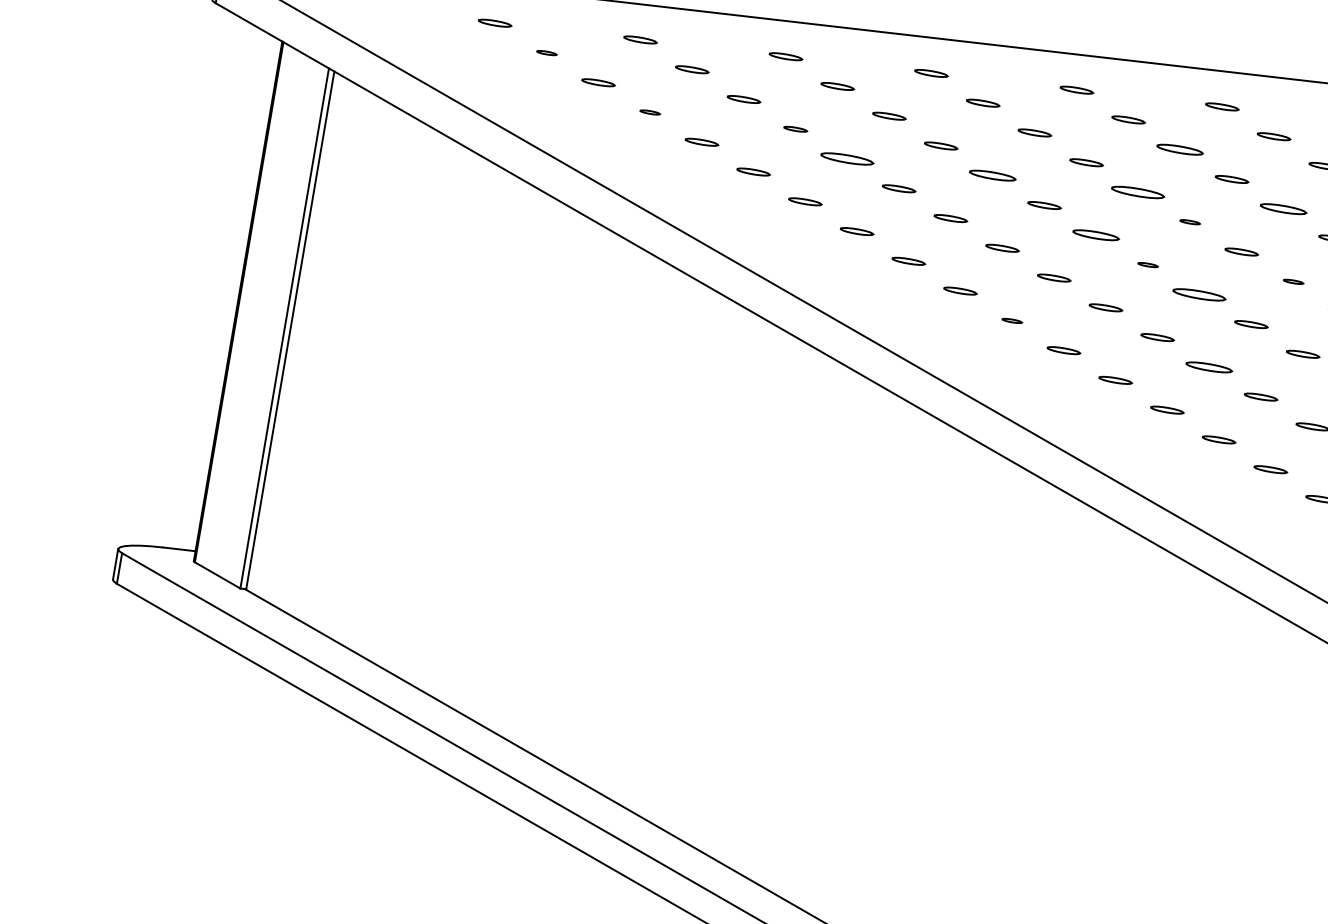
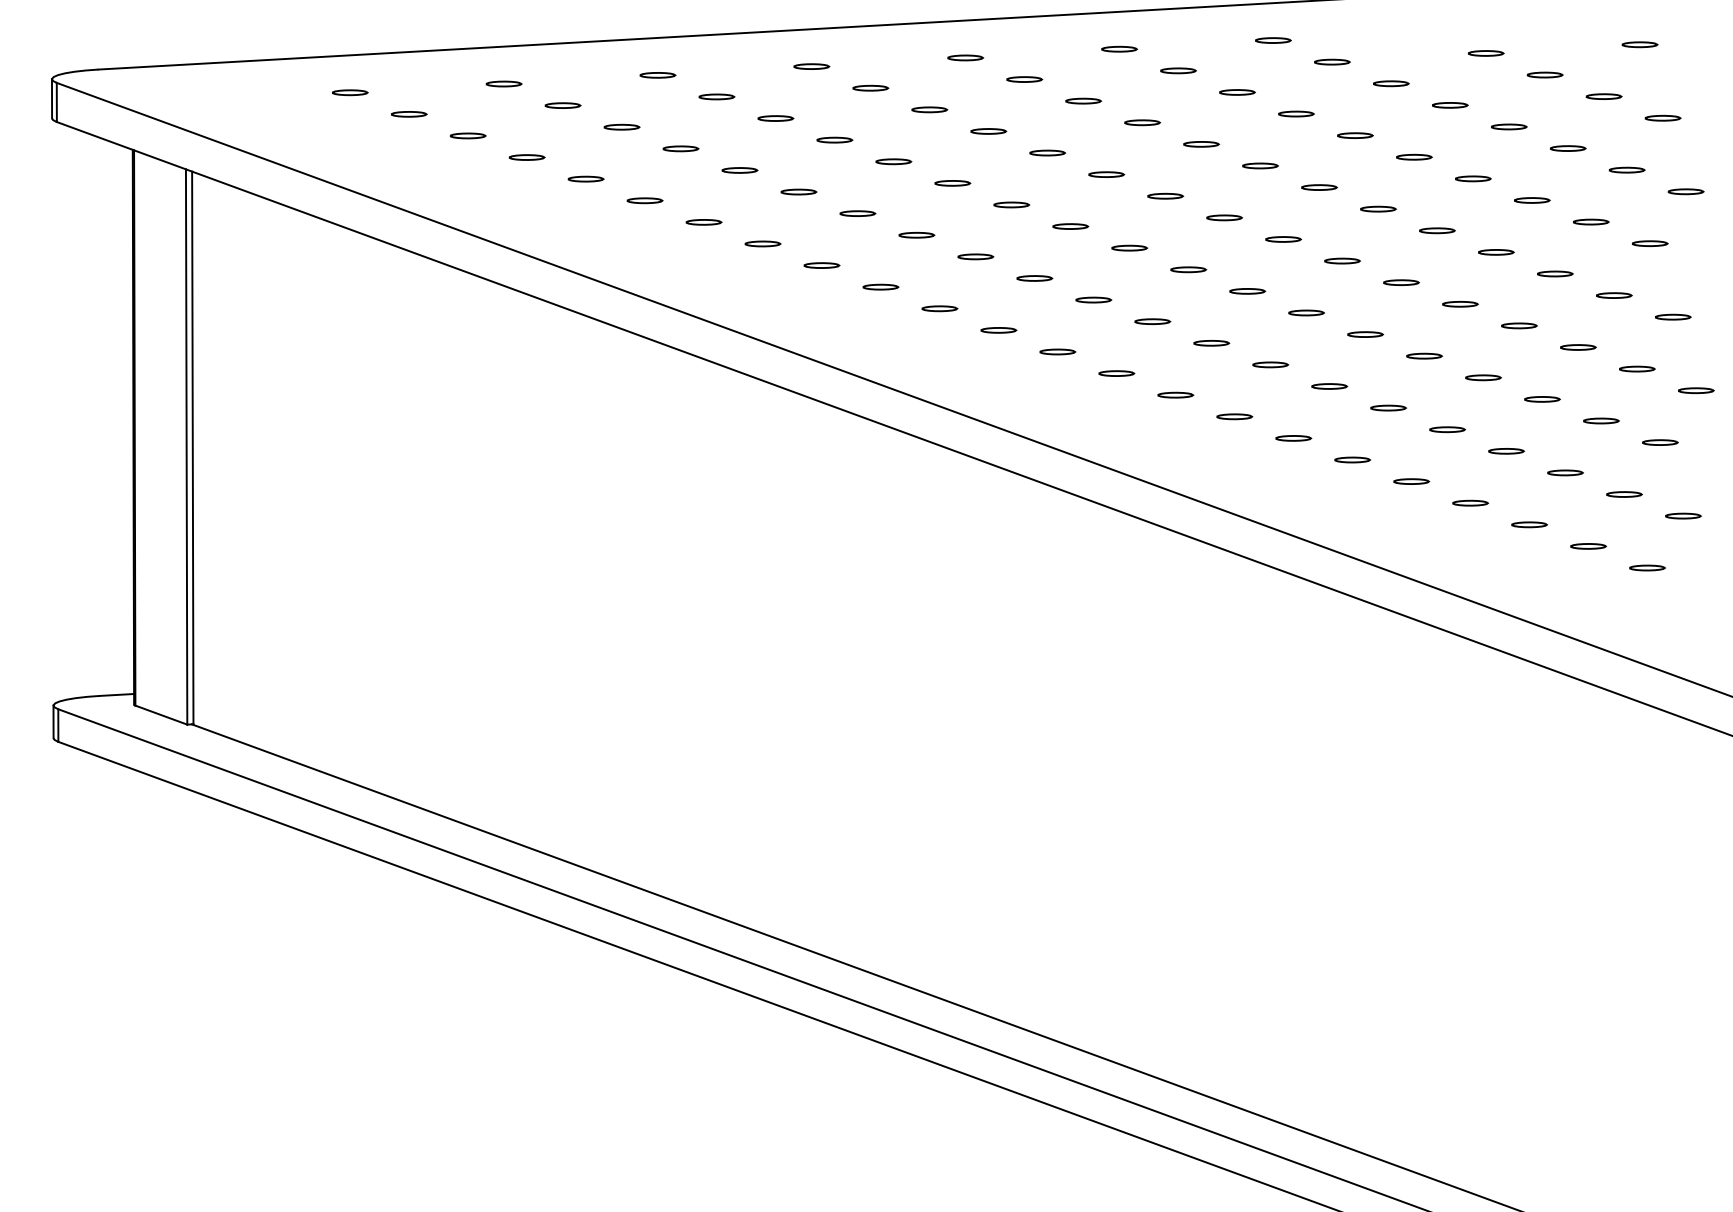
part: (547, 53) -> (409, 114), size x1.67
part: (649, 112) -> (526, 157), size x1.67
part: (795, 128) -> (680, 148), size x1.43
part: (1180, 149) -> (1083, 100), size x0.71
part: (847, 159) -> (739, 170), size x0.62
part: (992, 175) -> (893, 161), size x0.71
part: (1138, 191) -> (1047, 152), size x0.62
part: (1283, 209) -> (1201, 144), size x0.71
part: (1189, 222) -> (1106, 174), size x1.67
part: (1096, 234) -> (1011, 204), size x0.71
part: (1147, 264) -> (1070, 226), size x1.67
part: (1293, 281) -> (1224, 217), size x1.67
part: (1199, 294) -> (1129, 247), size x0.62
part: (1011, 320) -> (939, 308), size x1.67
part: (1209, 367) -> (1152, 321), size x0.71

